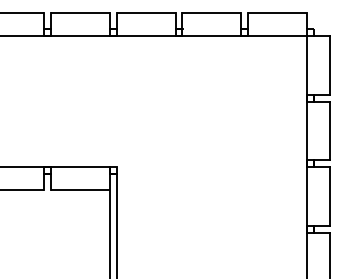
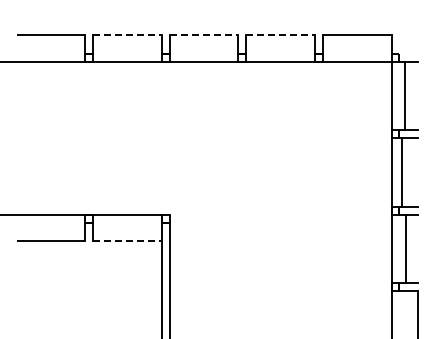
line: (81, 13) -> (128, 35), solid -> dashed
line: (146, 13) -> (204, 35), solid -> dashed
line: (212, 13) -> (281, 35), solid -> dashed
line: (329, 64) -> (404, 95), moved
line: (329, 131) -> (401, 172), moved
line: (81, 190) -> (128, 241), solid -> dashed
line: (329, 196) -> (405, 248), moved

